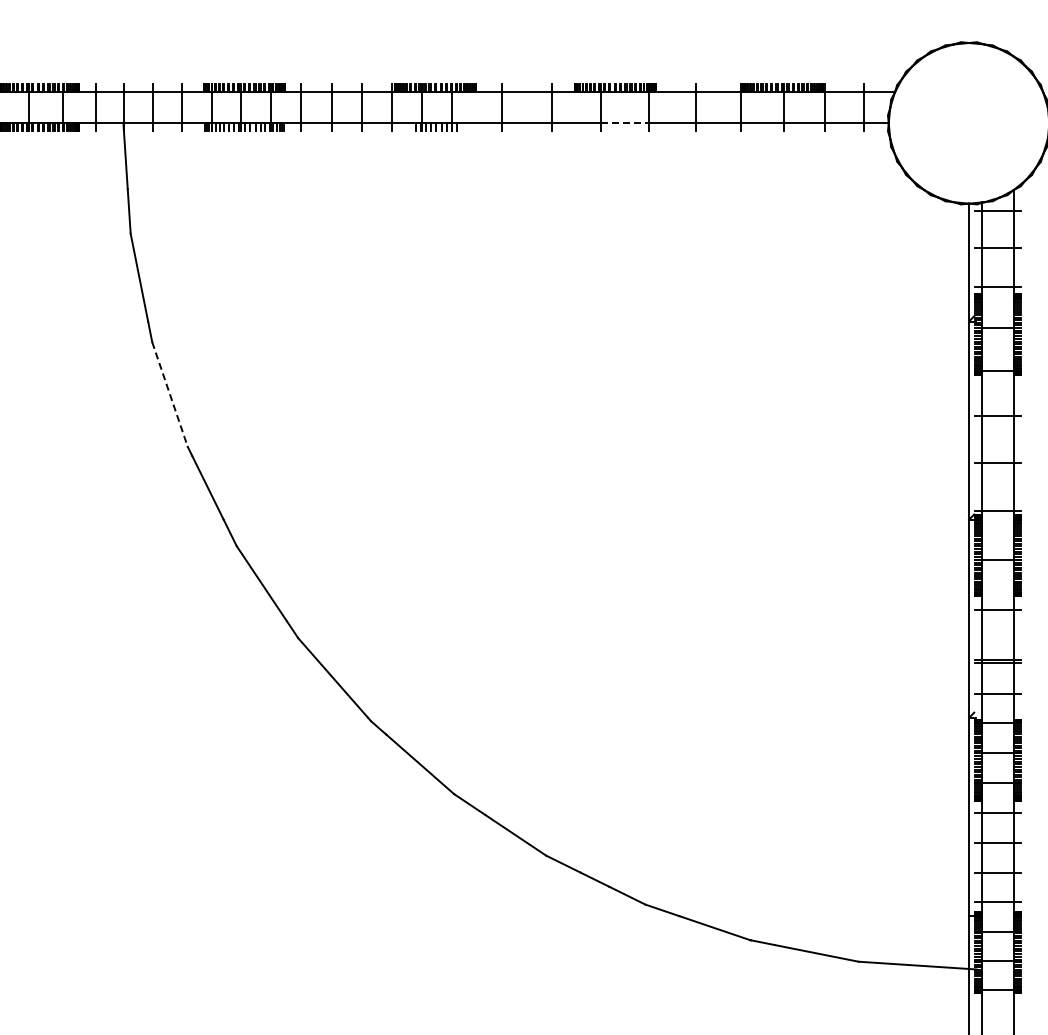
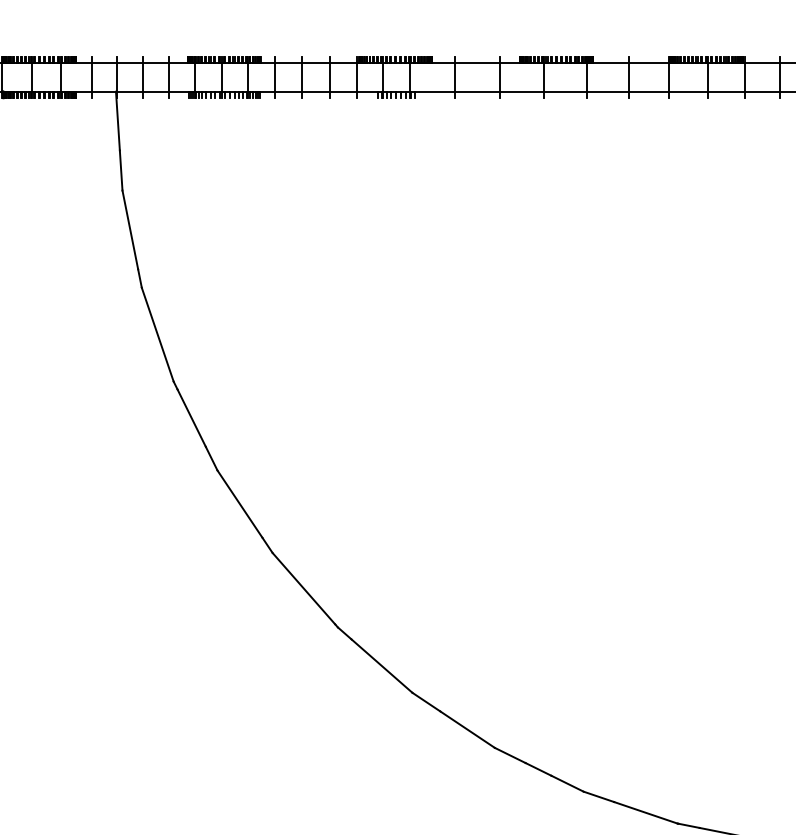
line: (625, 123) -> (565, 91), dashed -> solid
line: (170, 395) -> (158, 335), dashed -> solid

